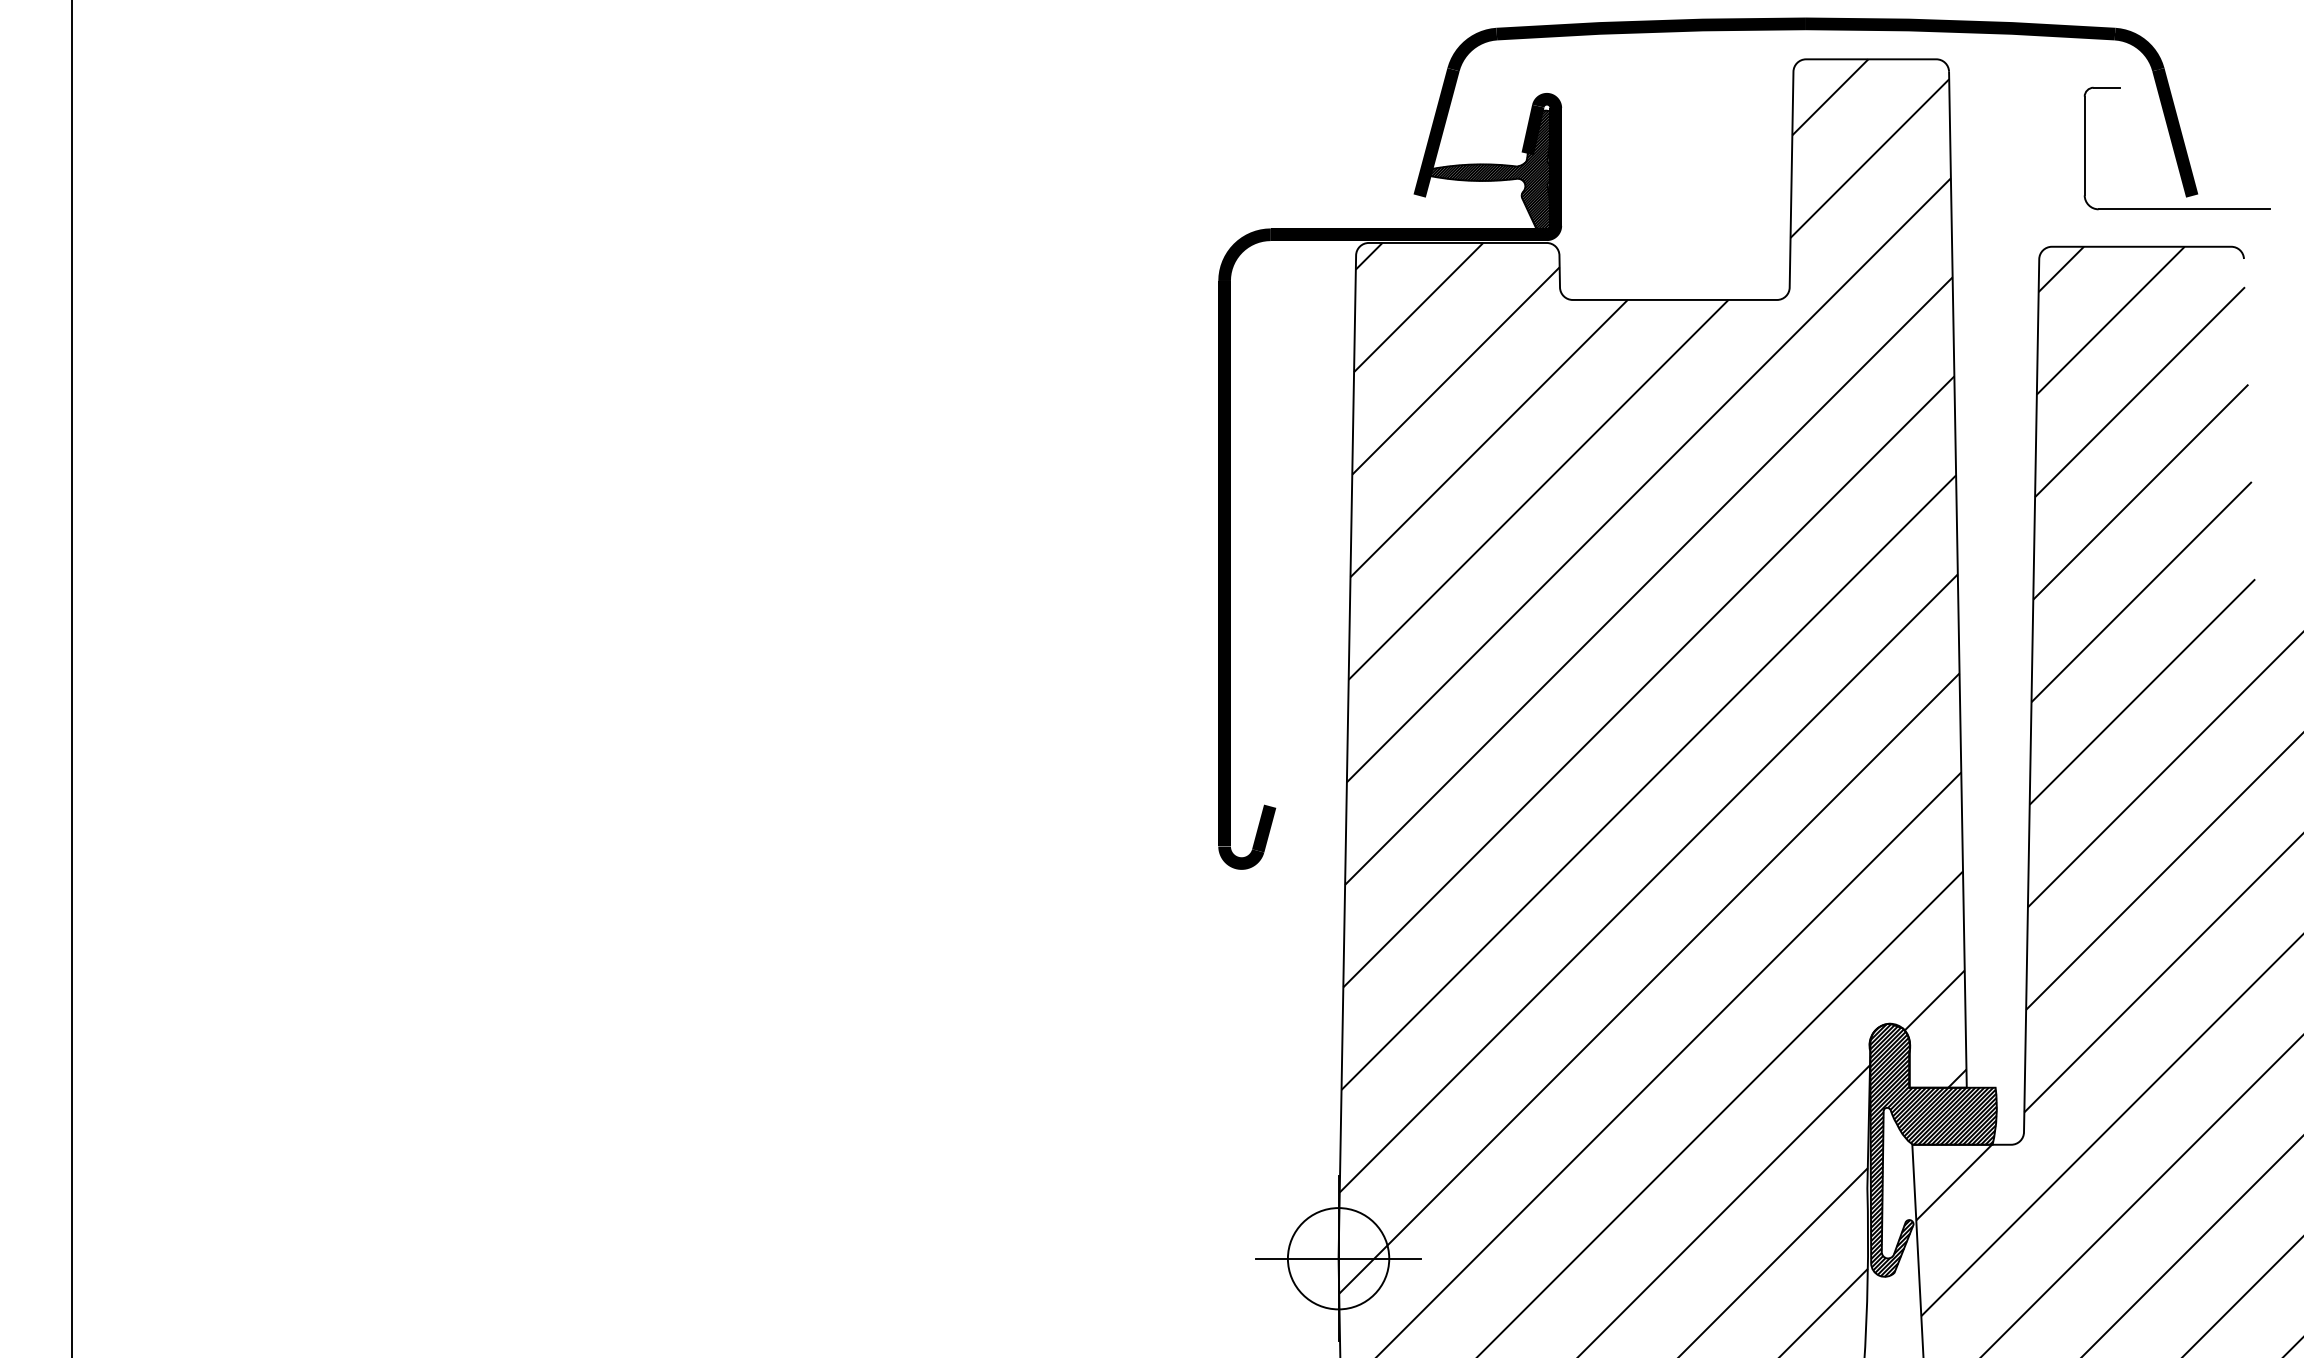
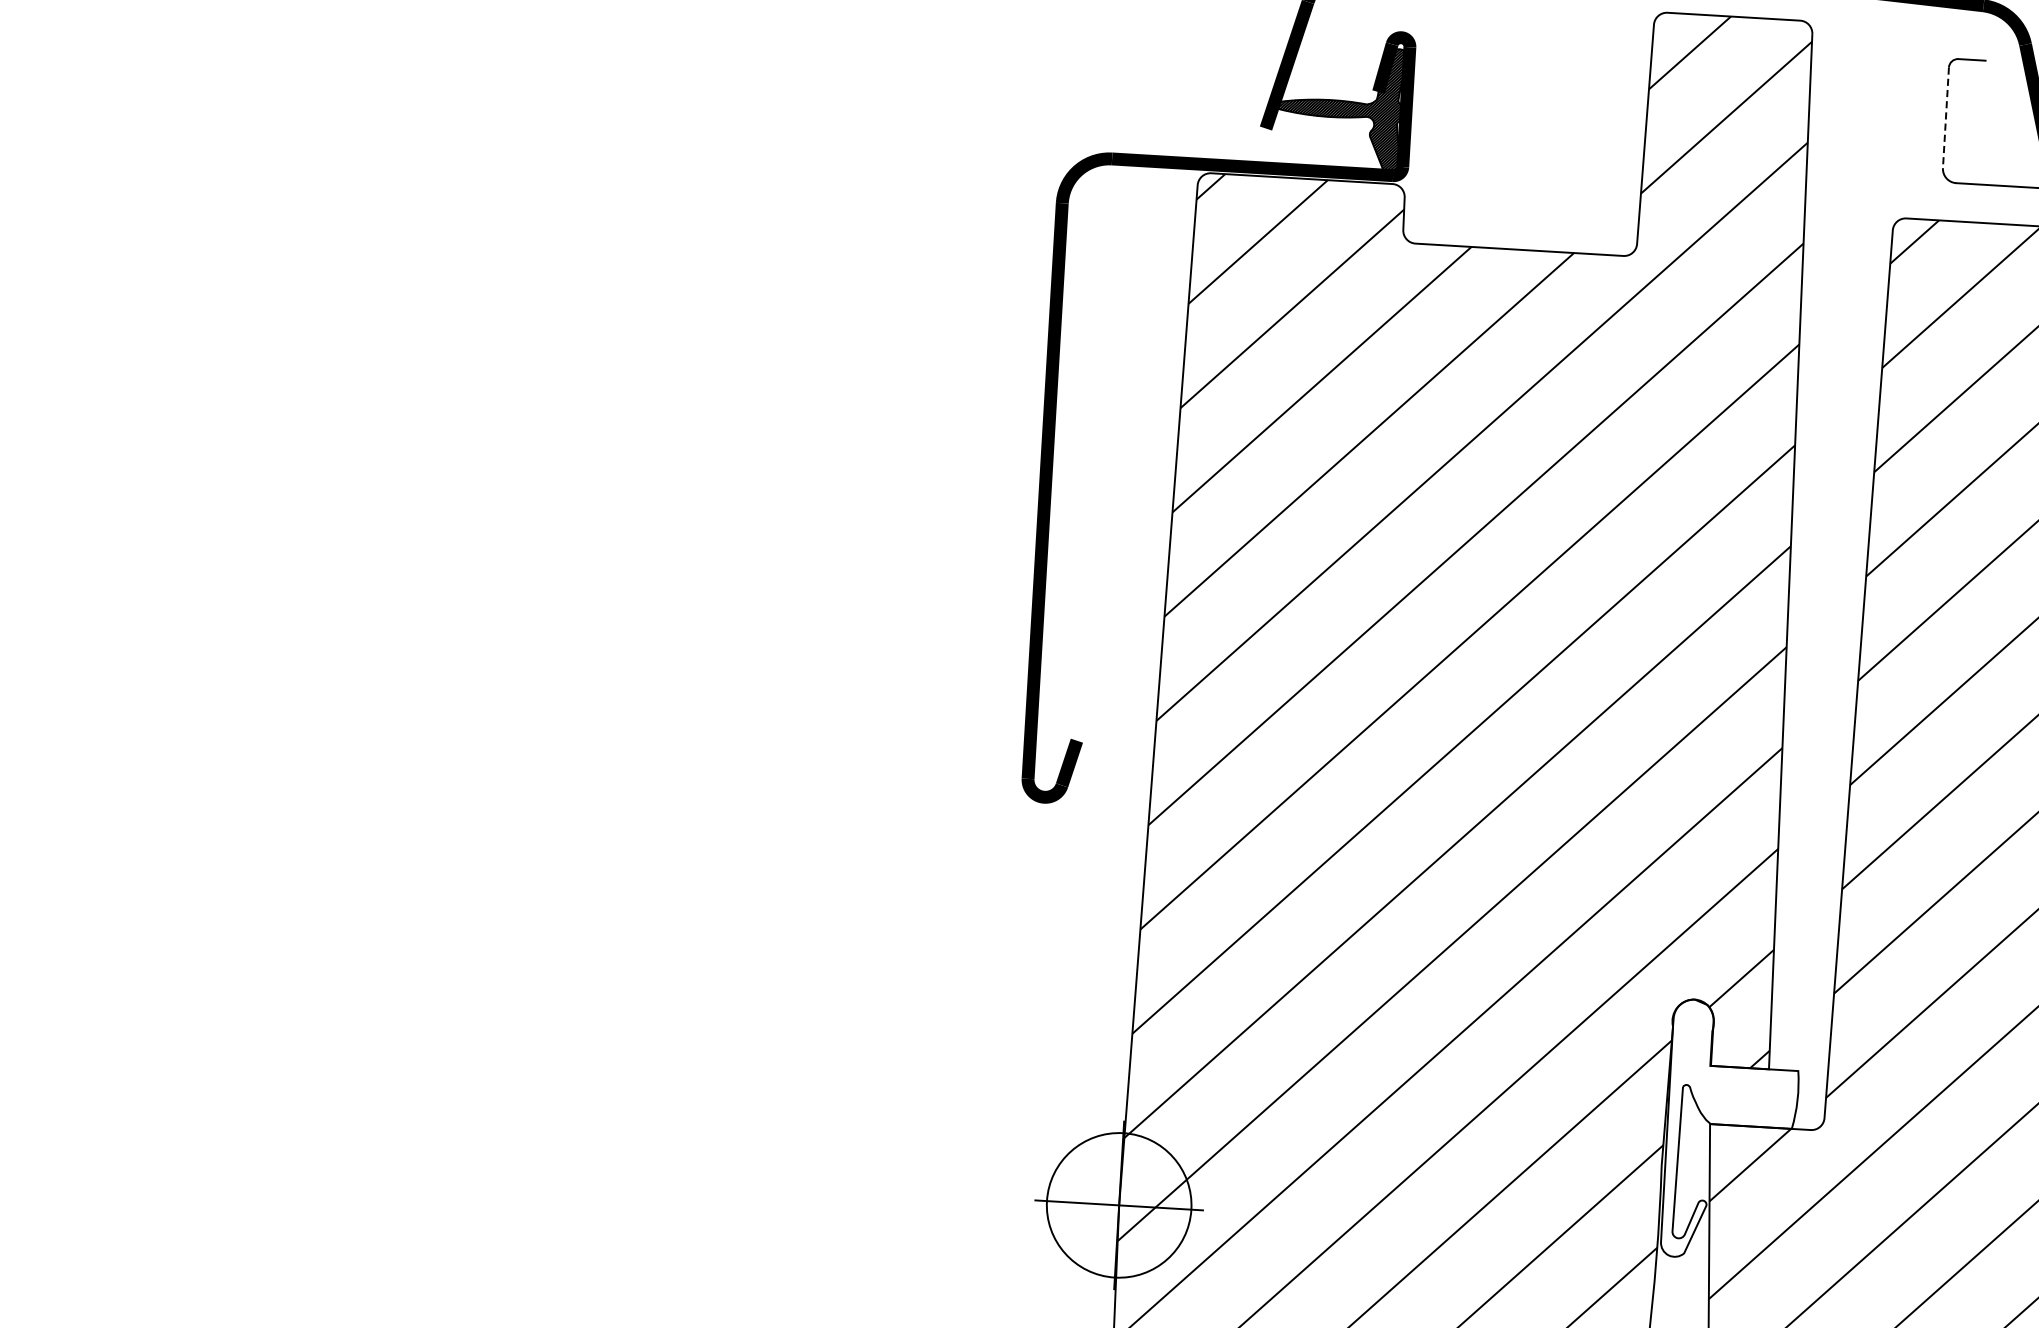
line: (2084, 146) -> (1945, 118), solid -> dashed
hatch: (1932, 1150) -> (1730, 1131), removed
circle: (1338, 1258) -> (1119, 1205), size x1.4

